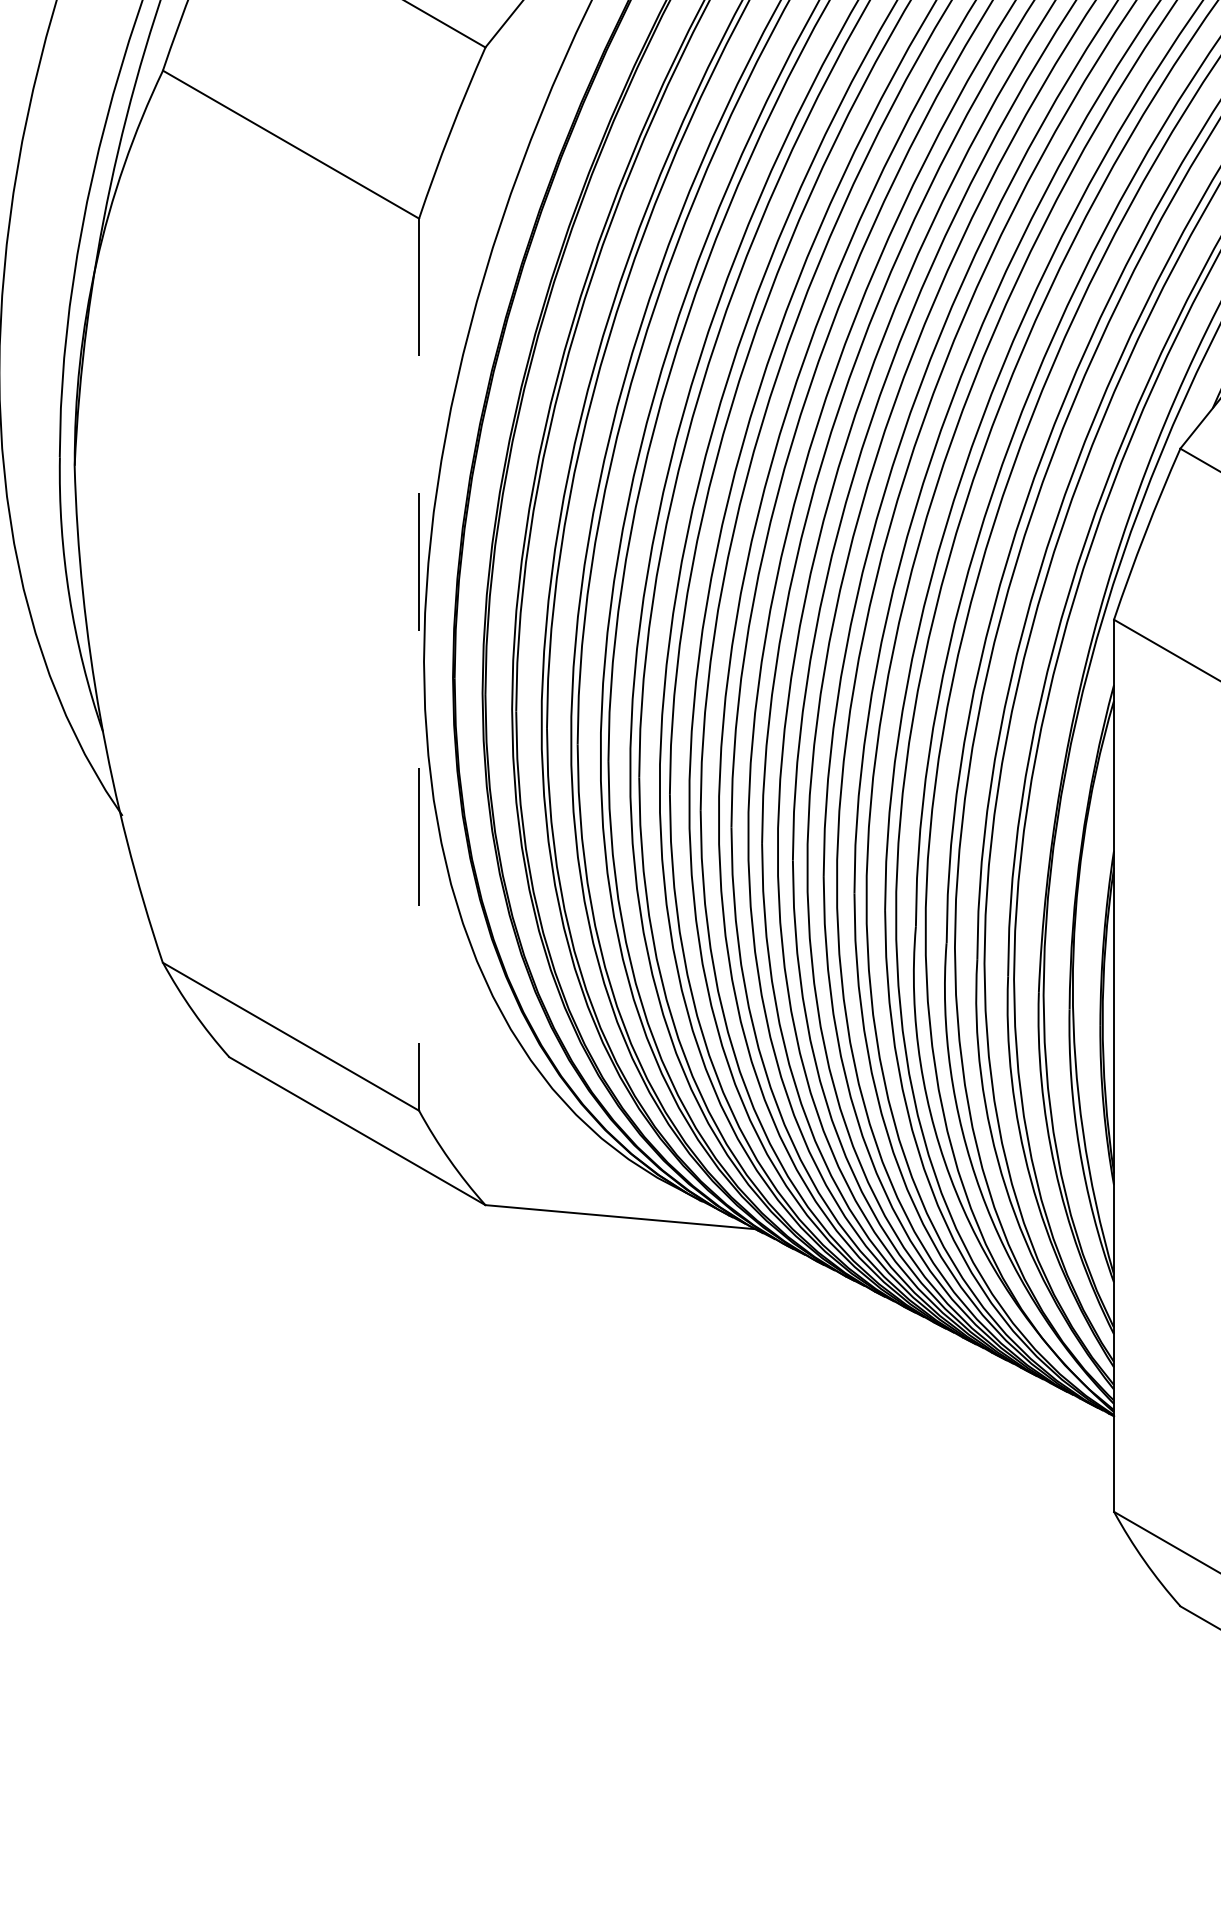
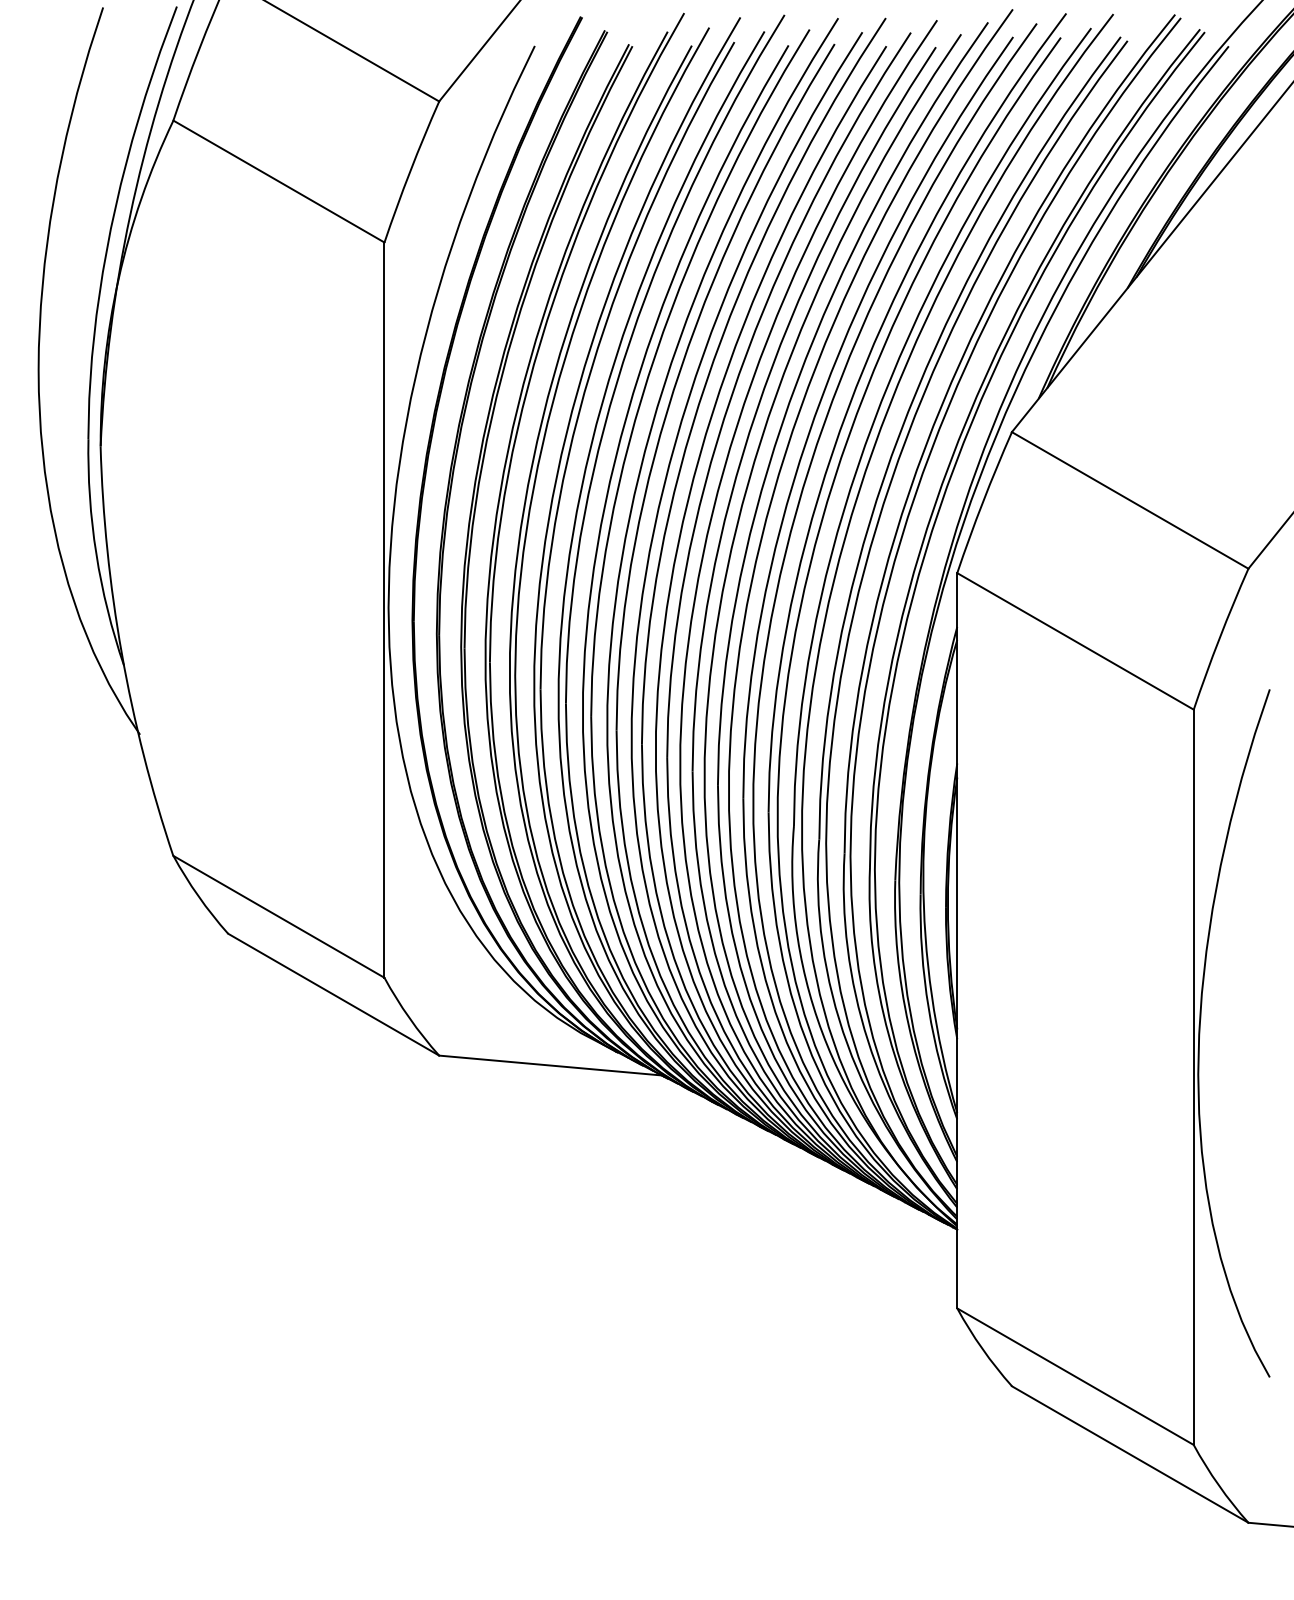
line: (419, 665) -> (384, 610), dashed -> solid

